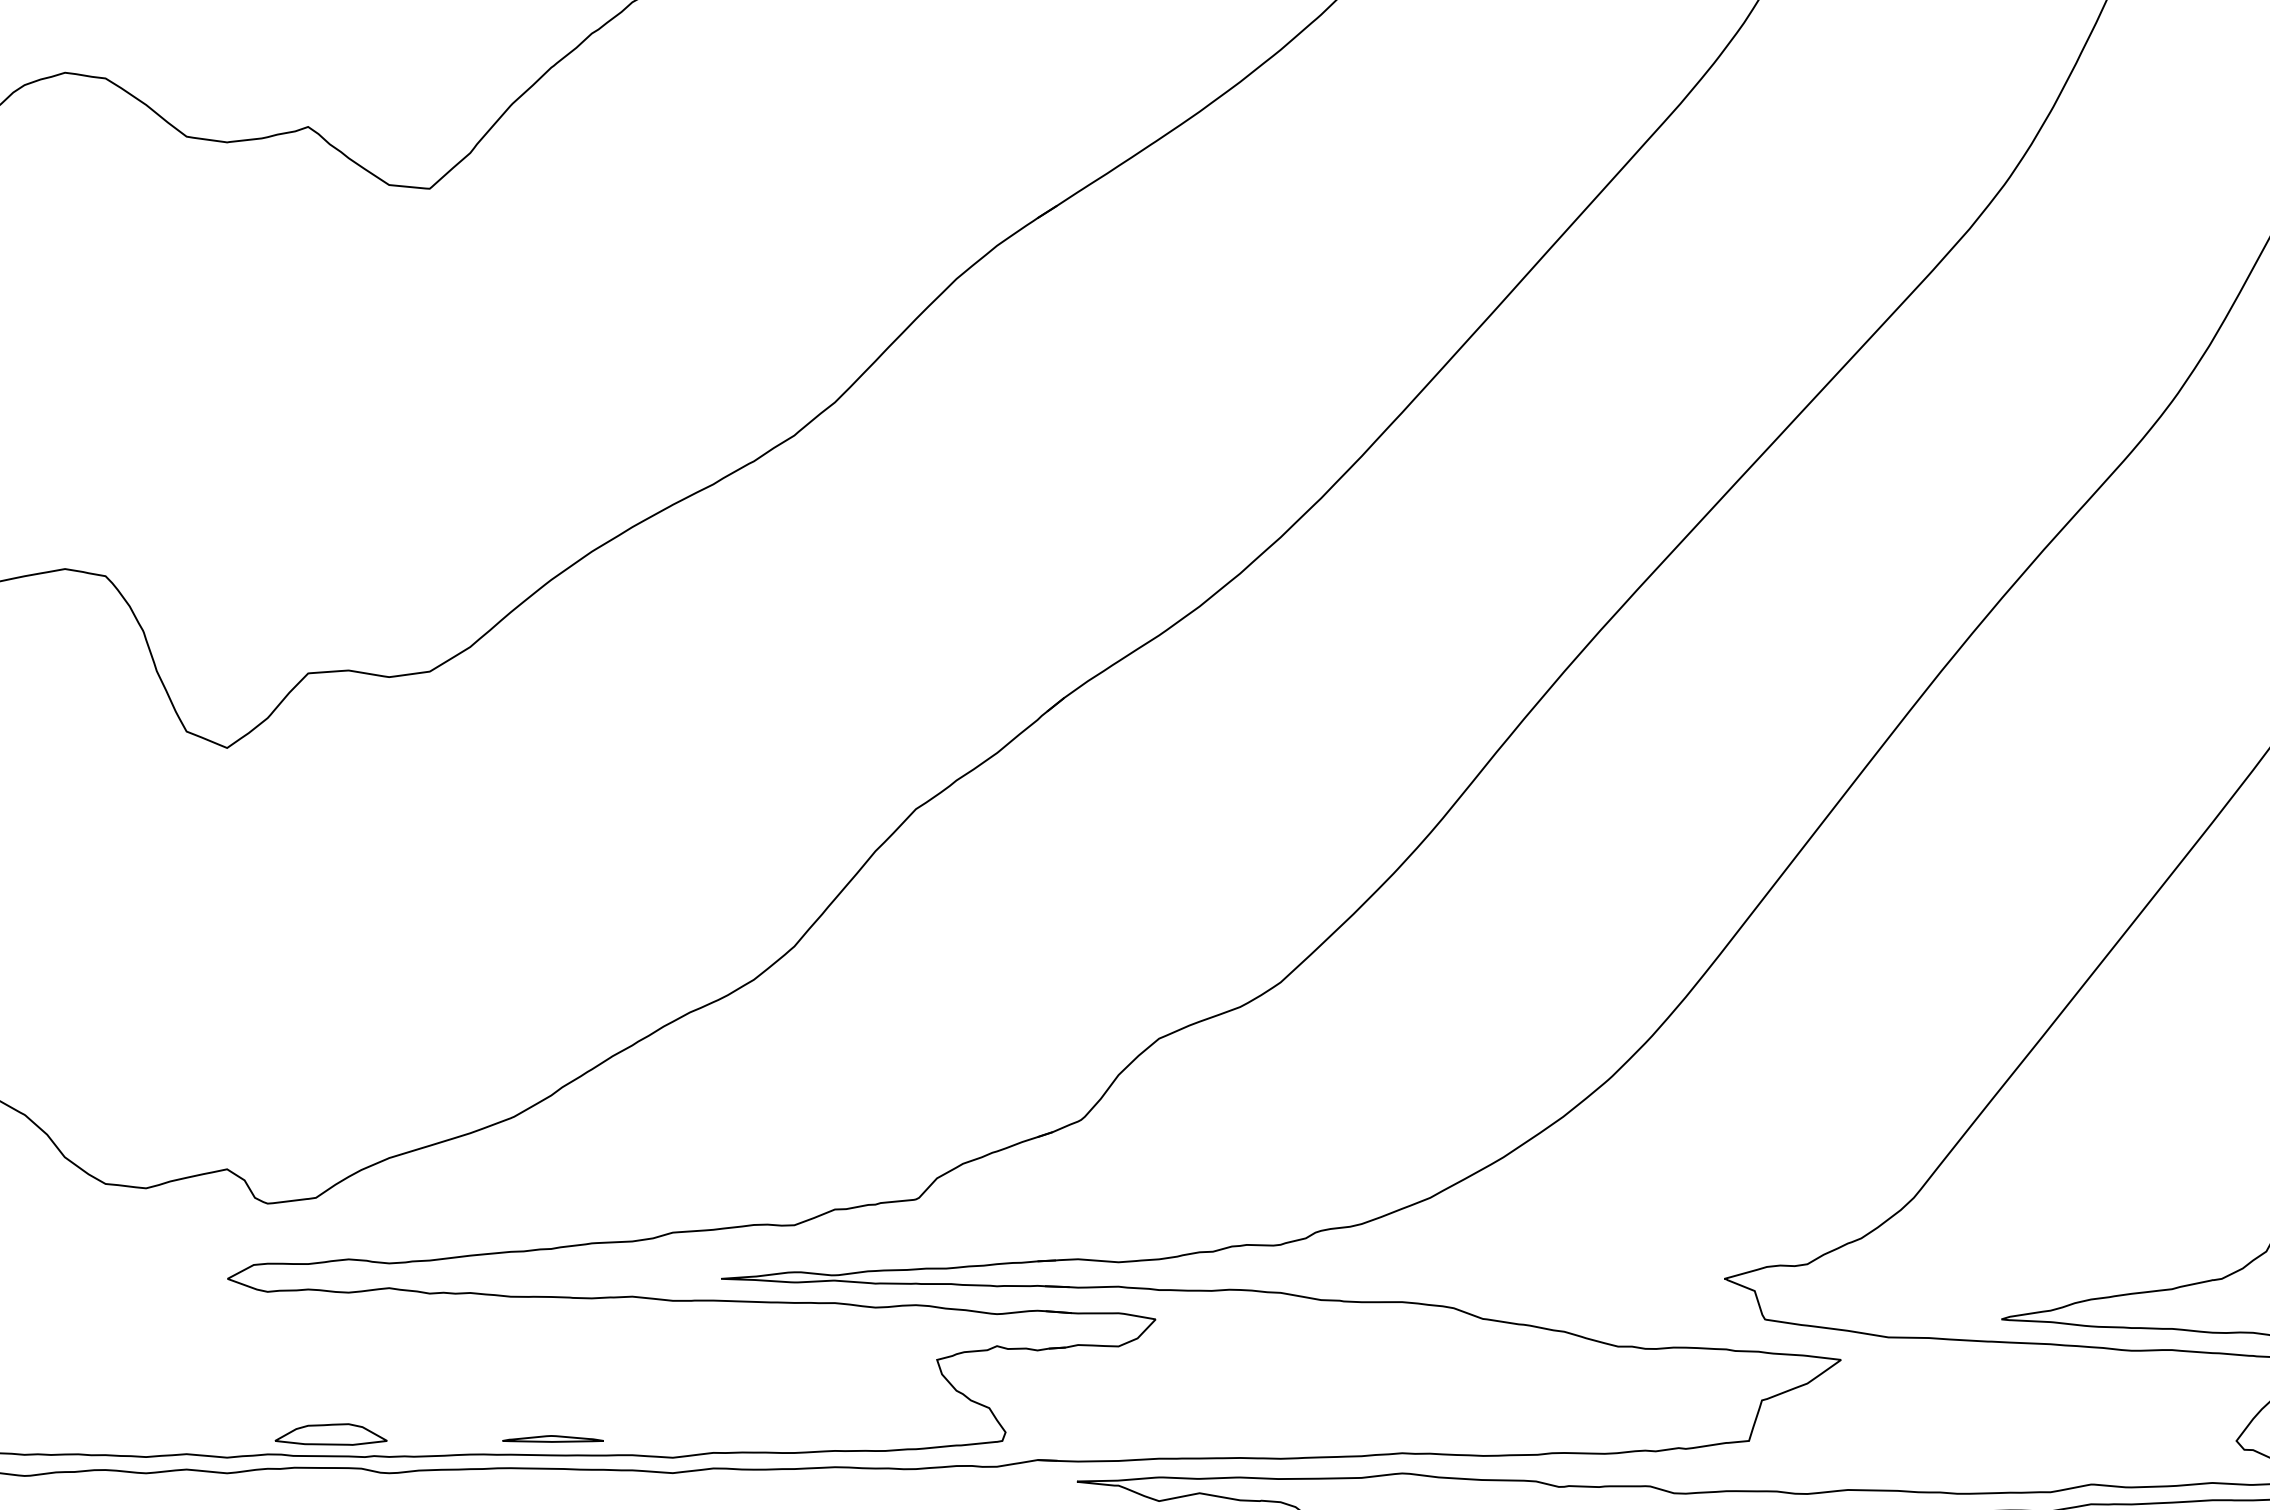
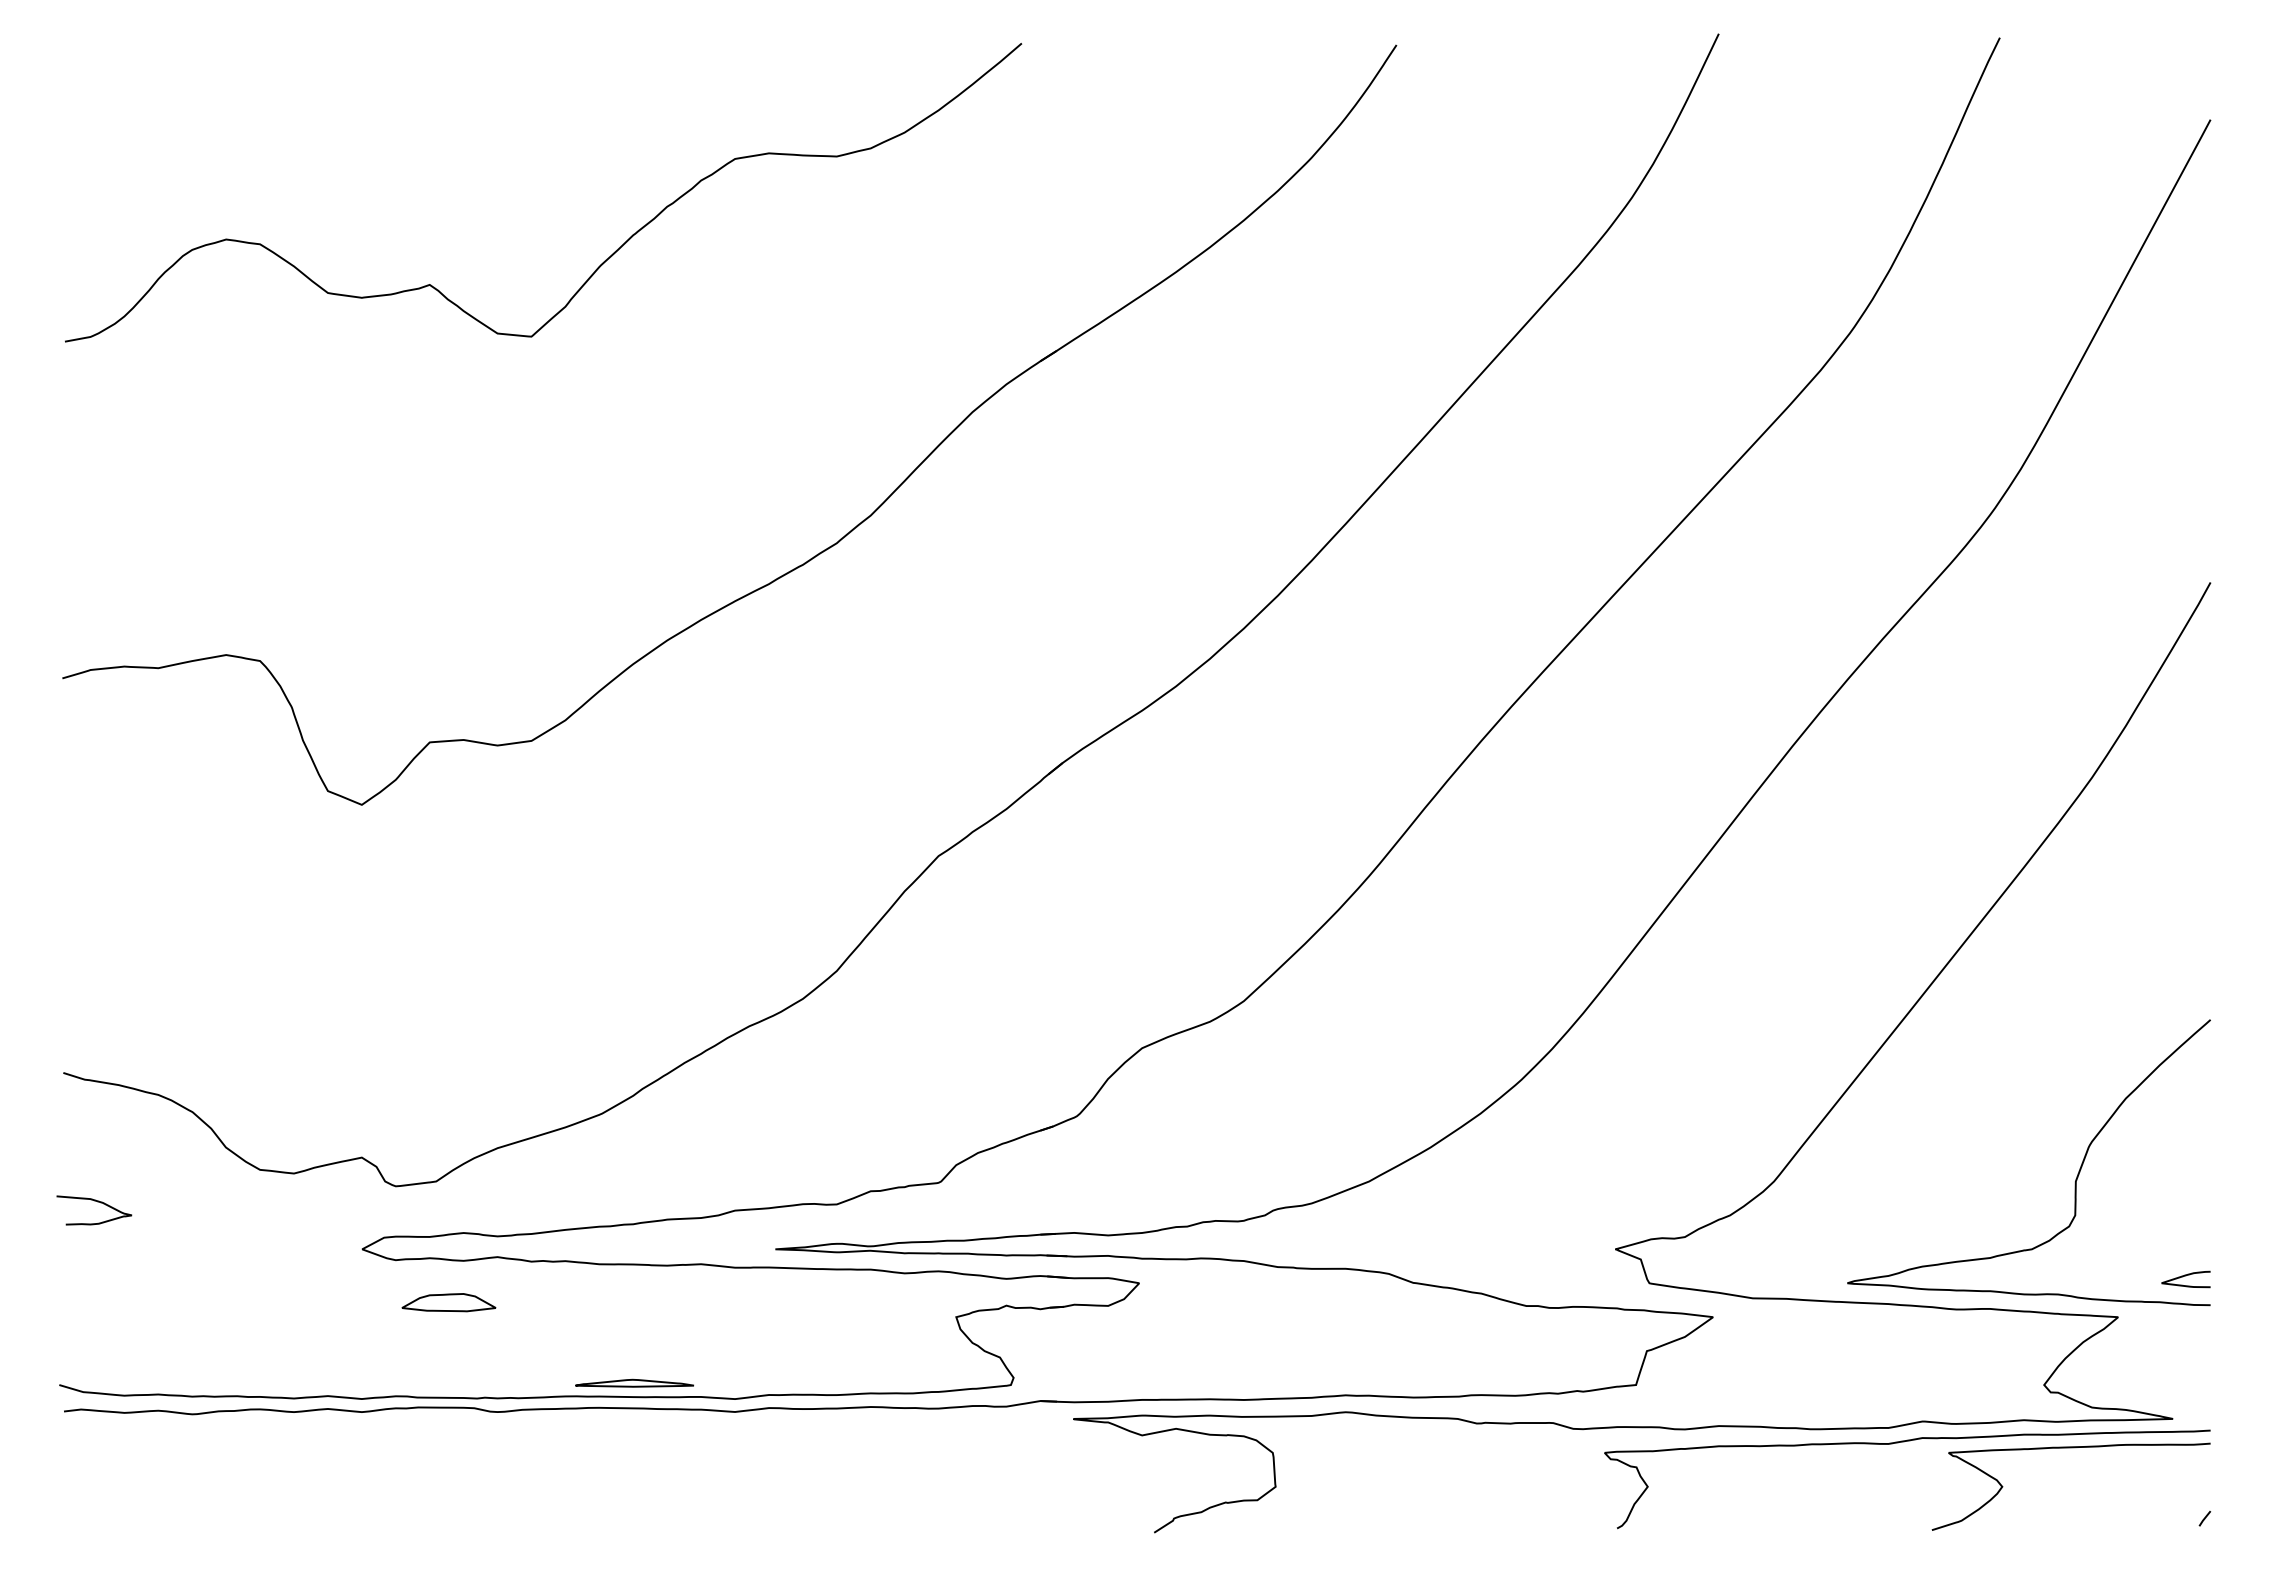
part: (330, 1434) -> (448, 1302), moved
part: (552, 1439) -> (634, 1383), size x1.4

